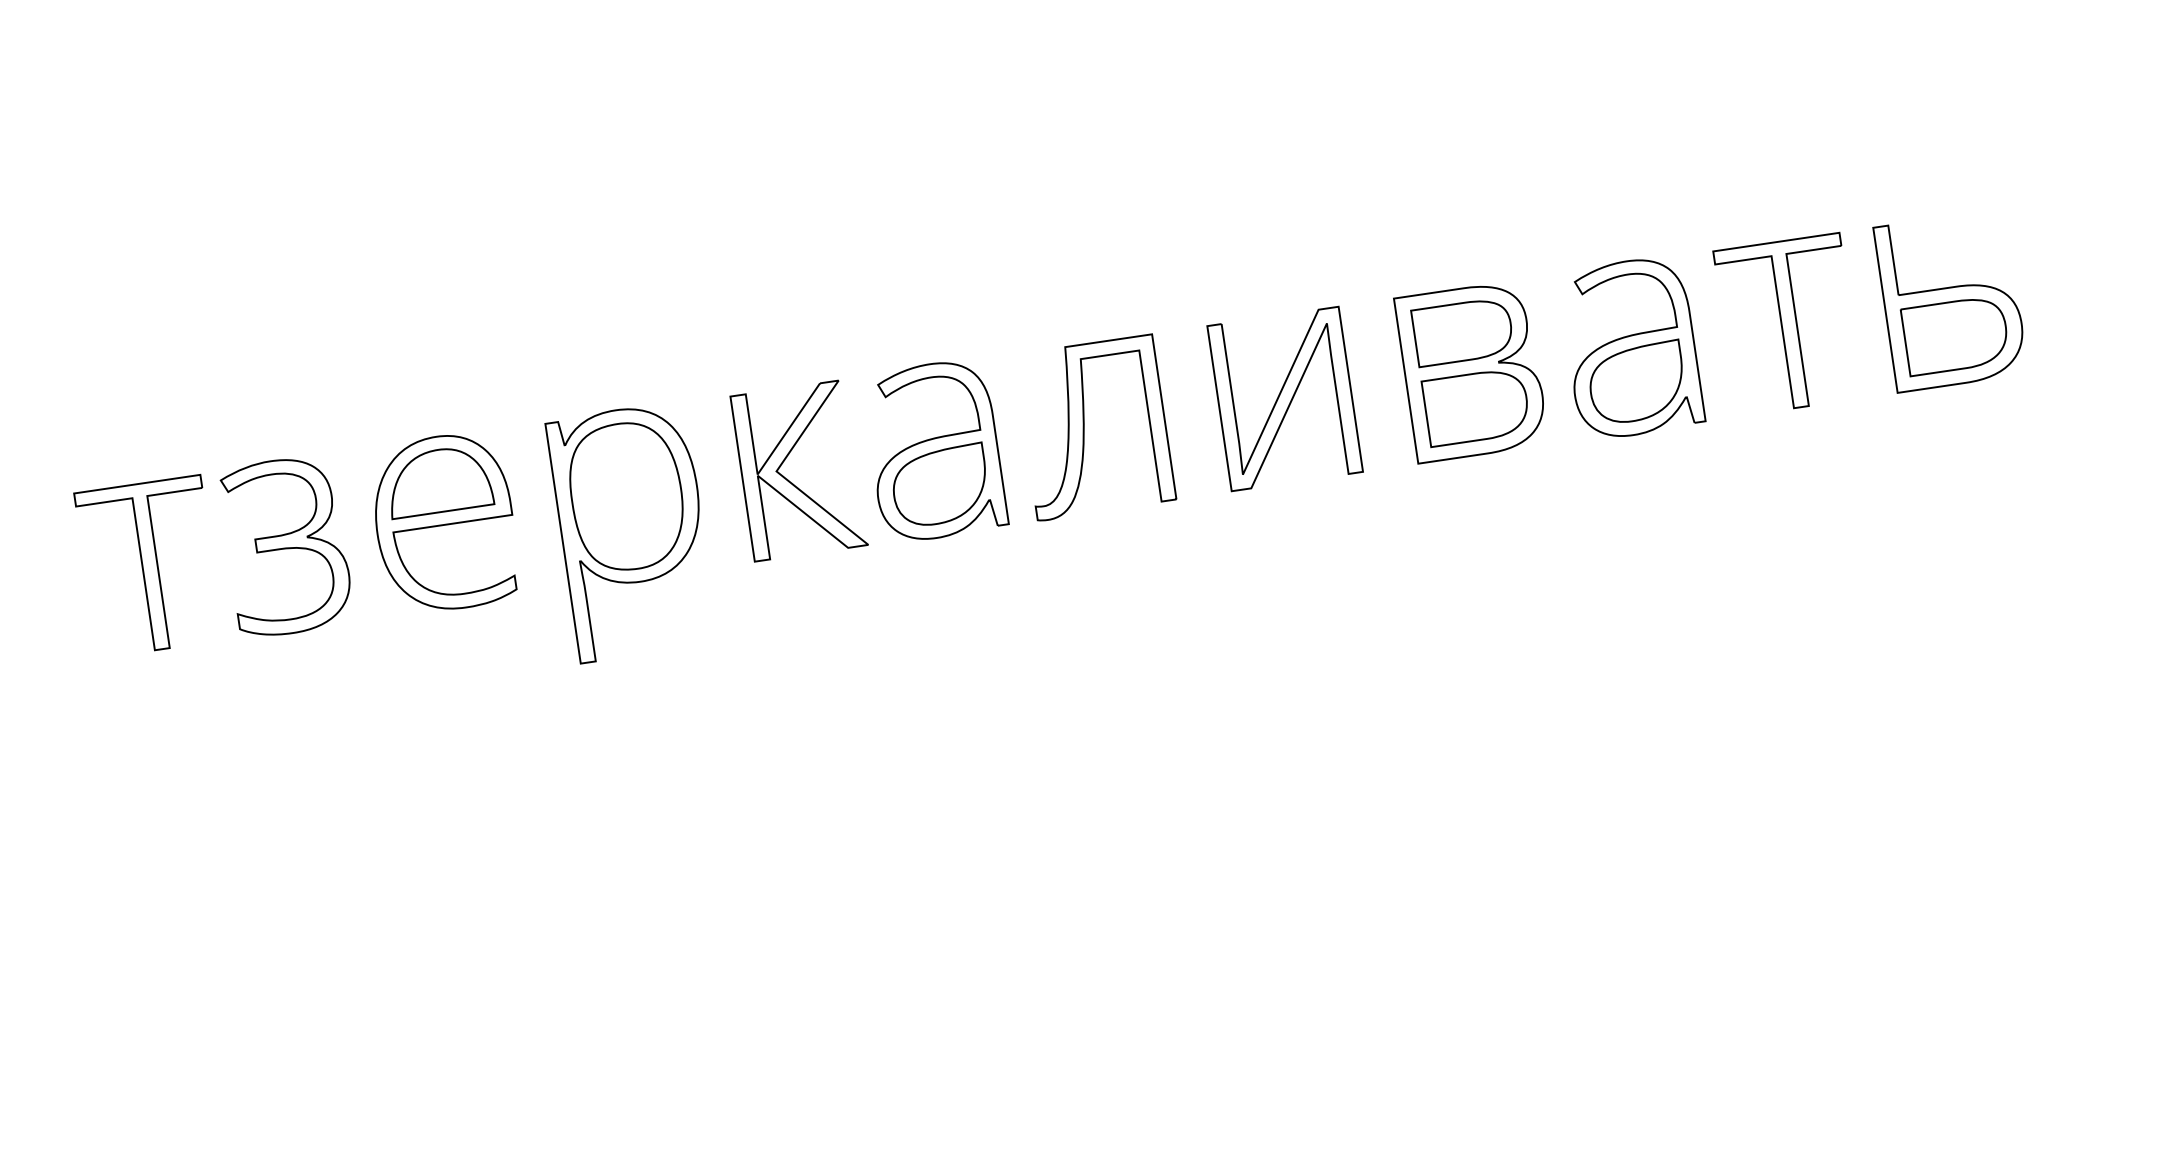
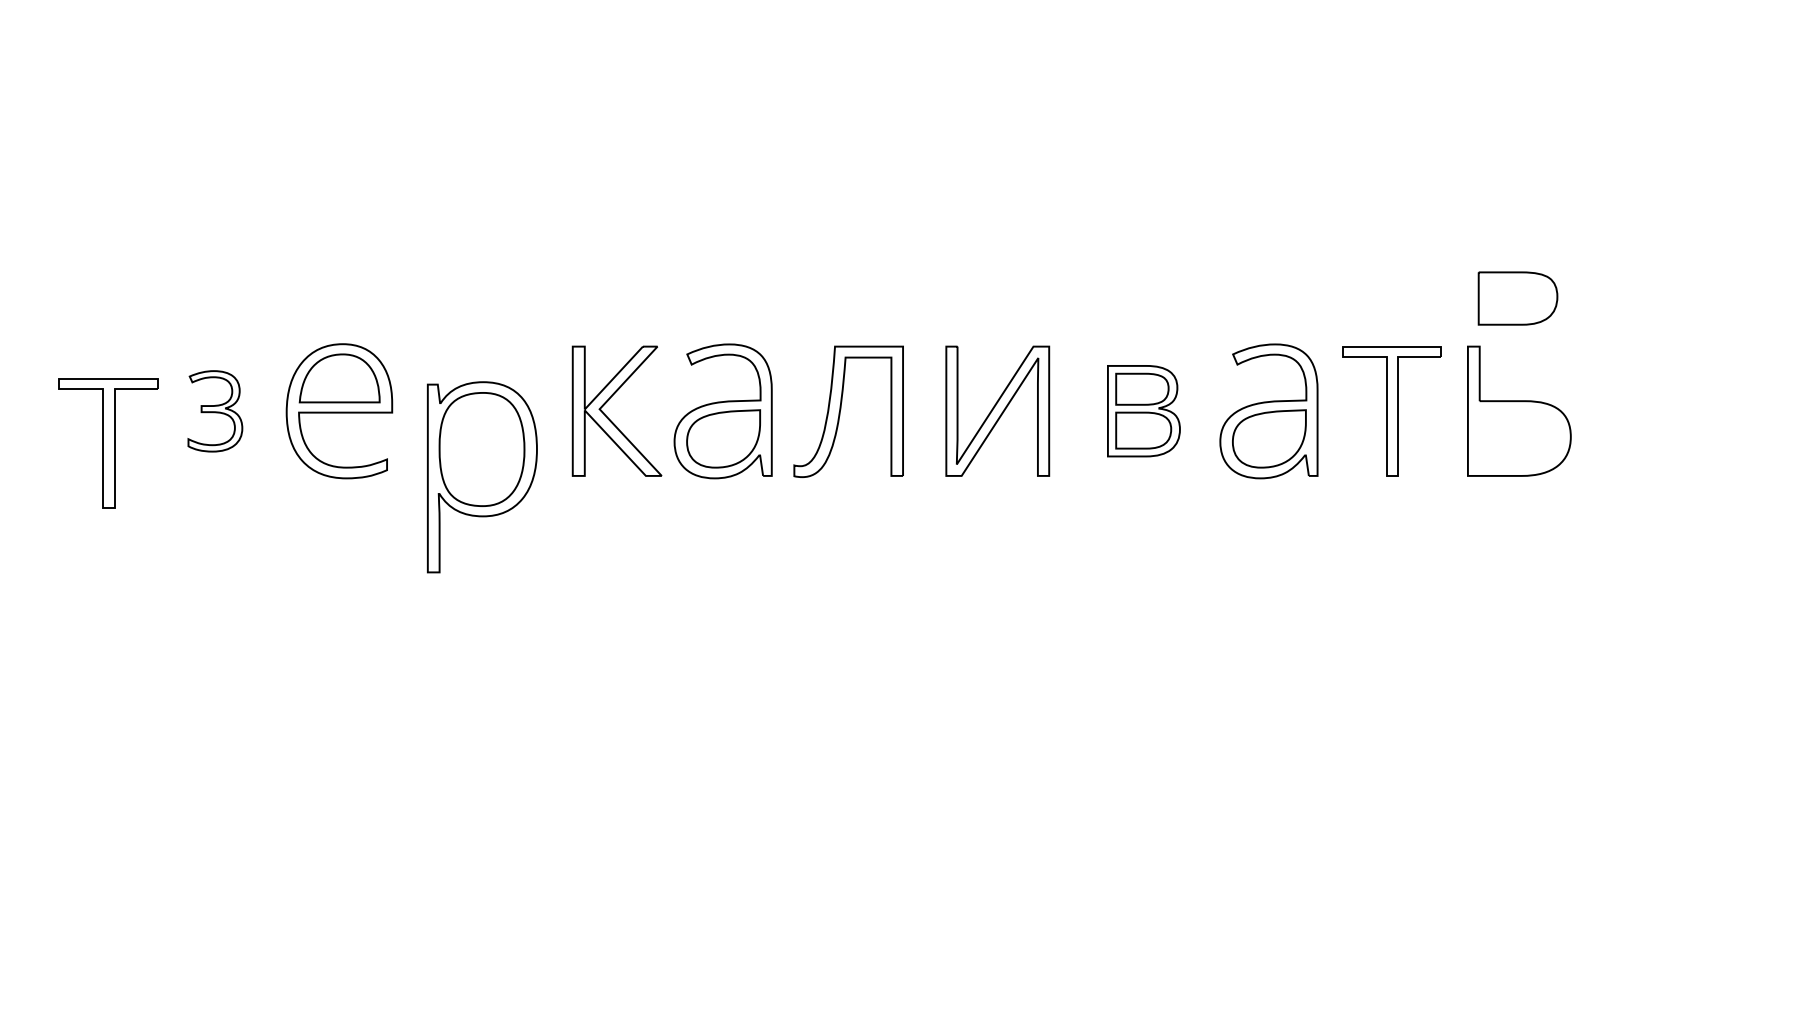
part: (1955, 335) -> (1517, 298), moved
part: (1471, 370) -> (1143, 410), size x0.7
part: (632, 532) -> (482, 477), moved
part: (286, 546) -> (215, 411), size x0.6
part: (149, 566) -> (108, 443), moved

